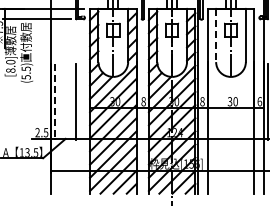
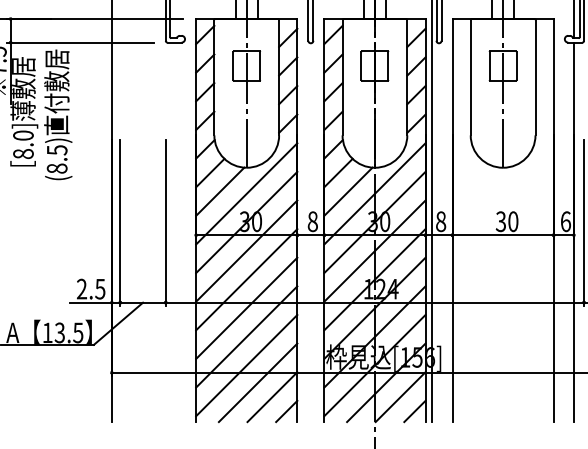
line: (216, 36) -> (471, 79), dashed -> solid
text: (25, 77) -> (55, 168), (5.5) -> (8.5)
line: (55, 102) -> (120, 223), dashed -> solid

